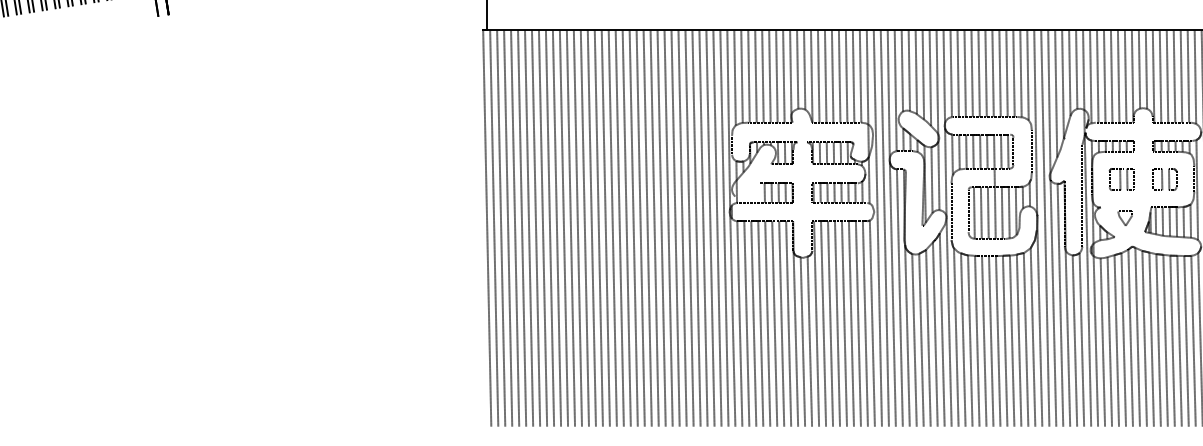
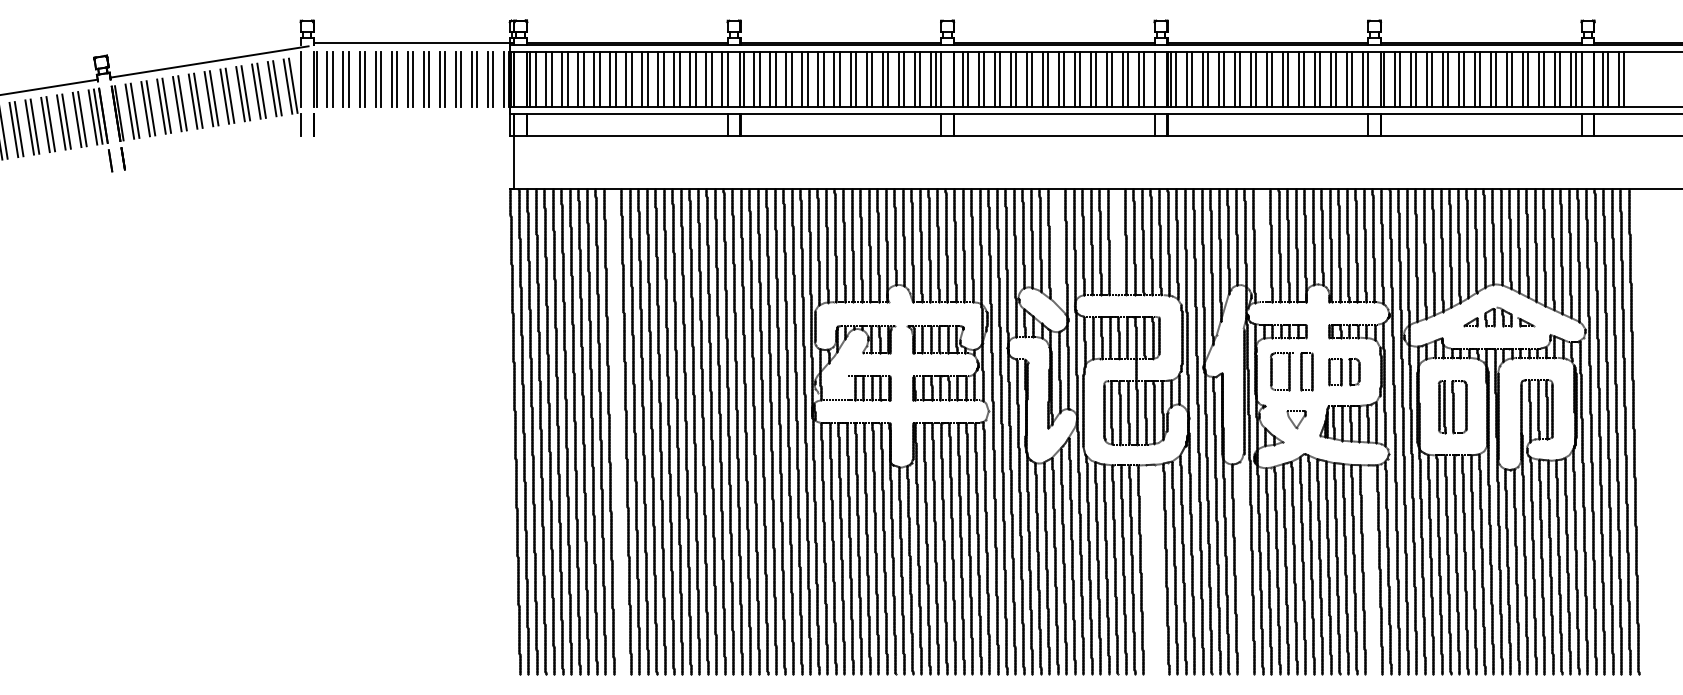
line: (978, 73) -> (1116, 242), removed
line: (1097, 76) -> (1262, 245), removed
line: (930, 78) -> (1057, 247), removed
part: (1121, 179) -> (1291, 371), size x1.4
line: (571, 228) -> (617, 431), removed
line: (1081, 339) -> (1242, 567), removed
line: (1004, 341) -> (1148, 569), removed
line: (1012, 341) -> (1157, 569), removed
line: (1186, 341) -> (1370, 569), removed

